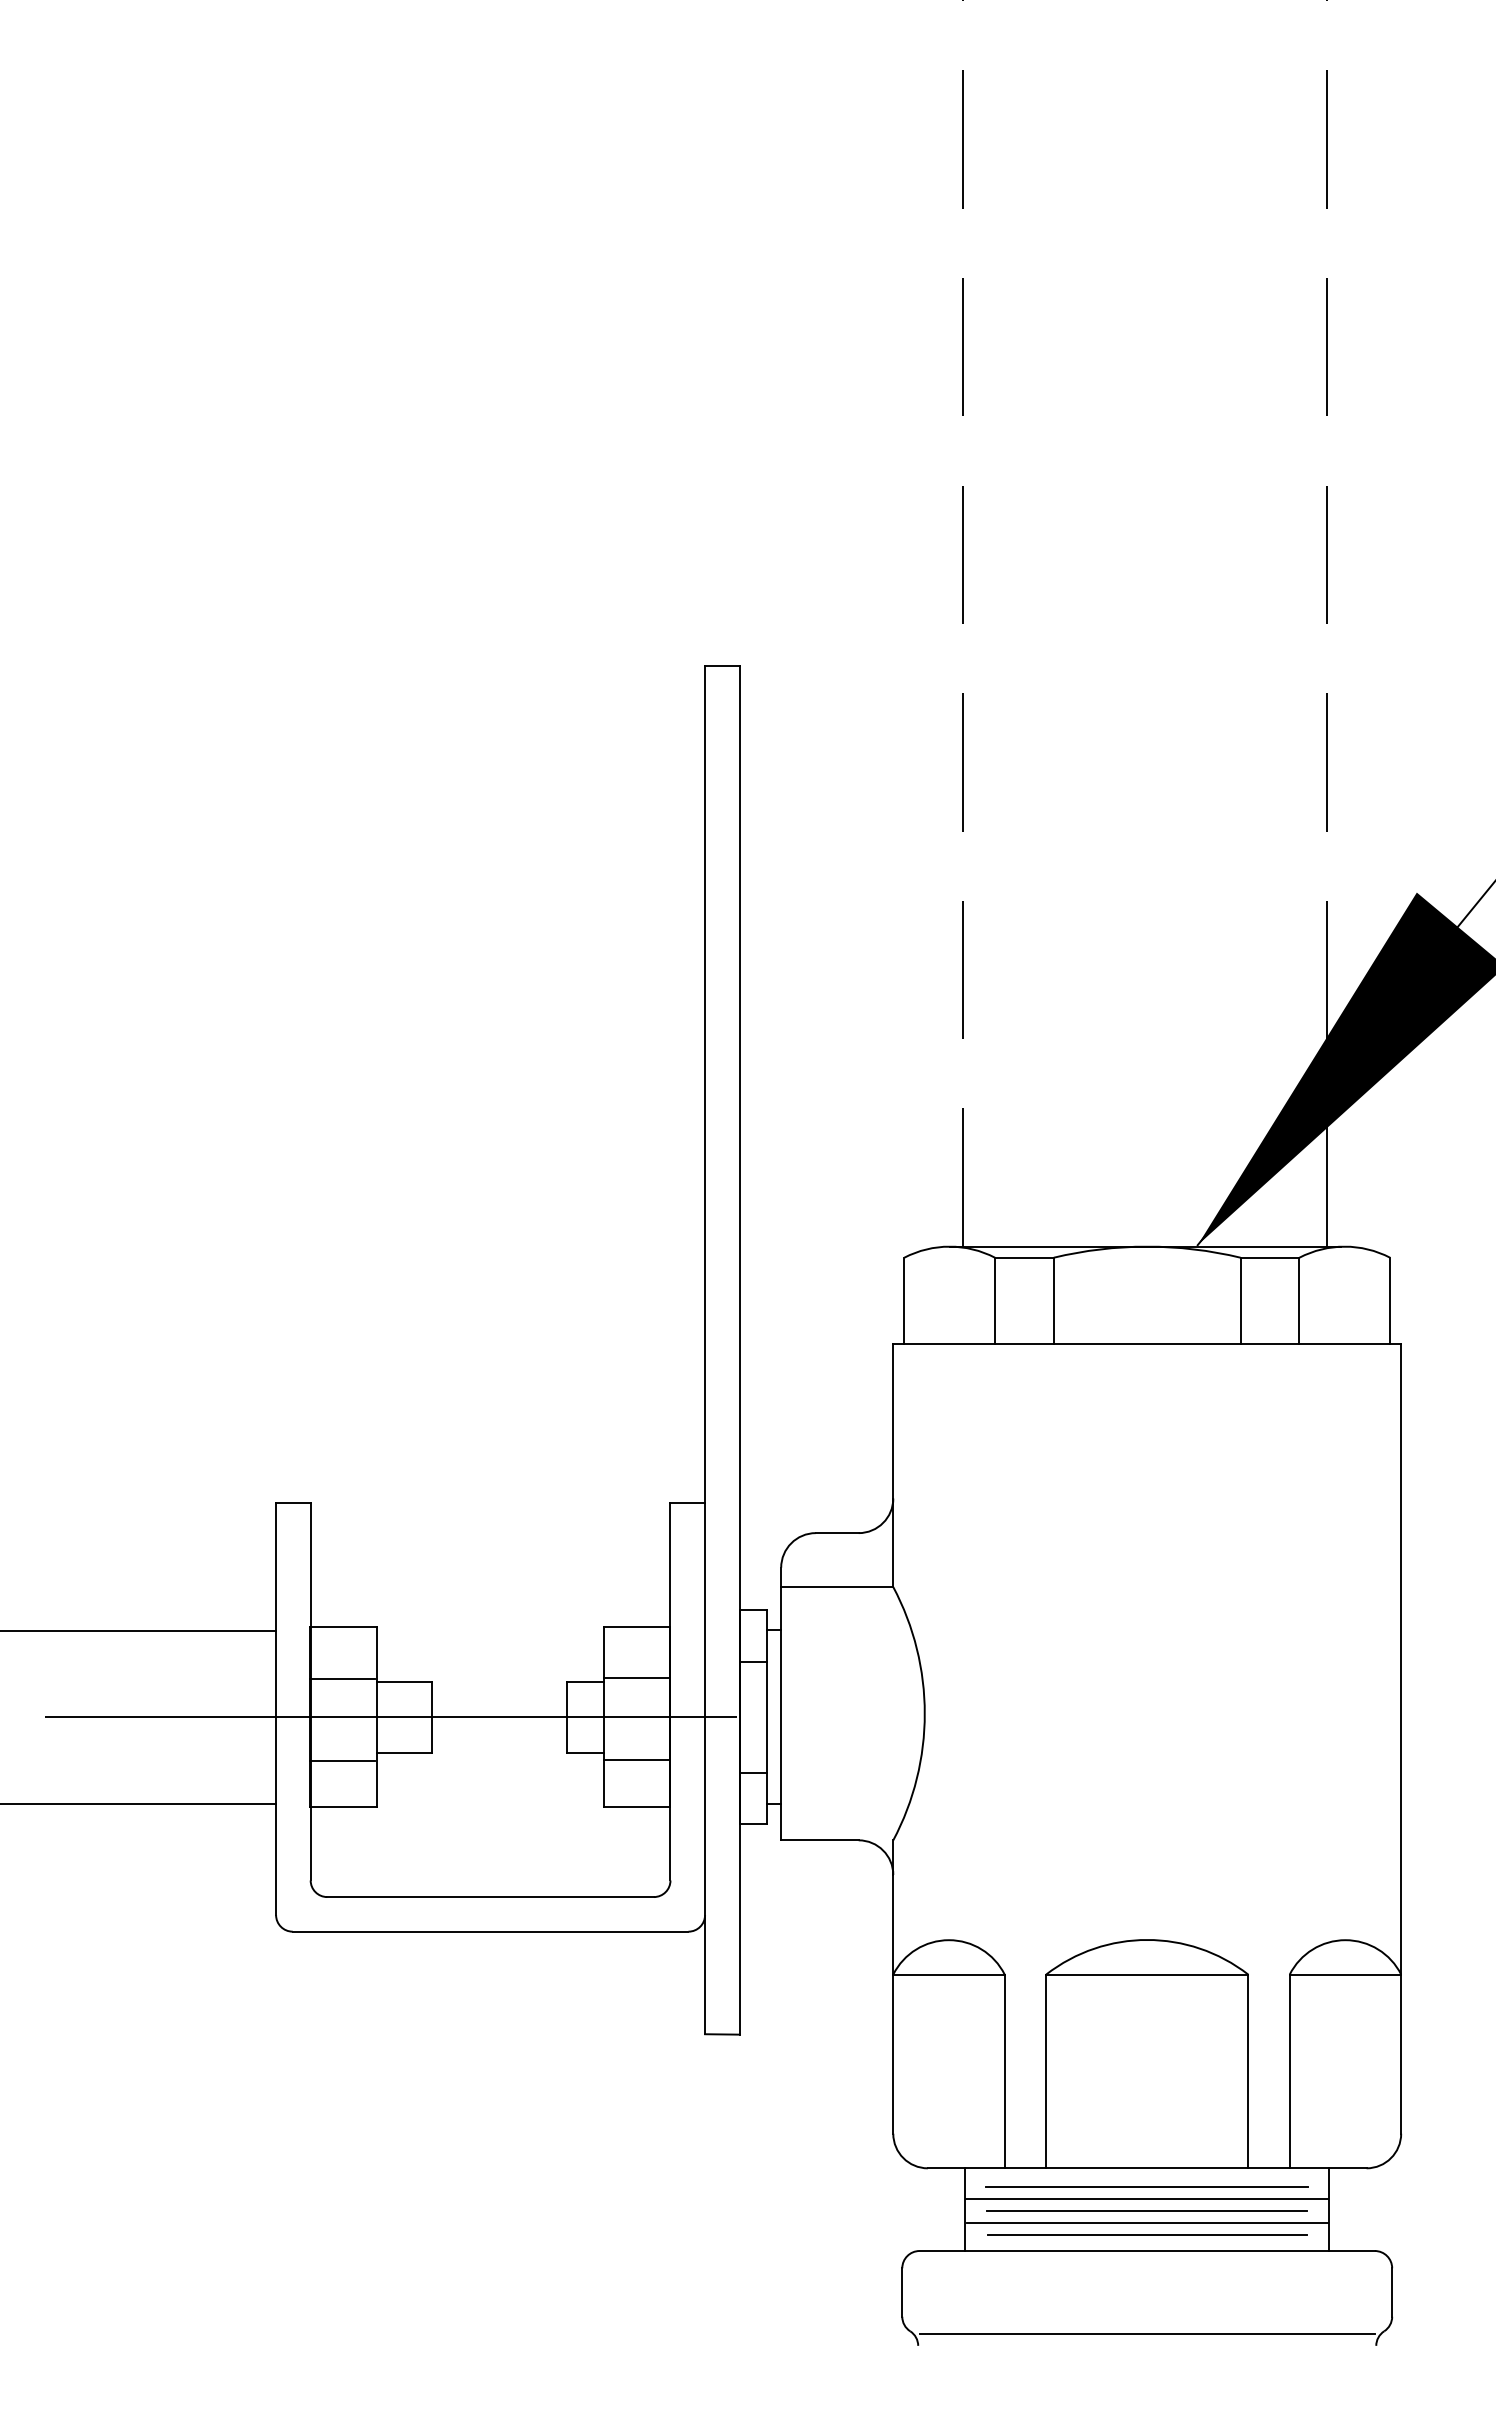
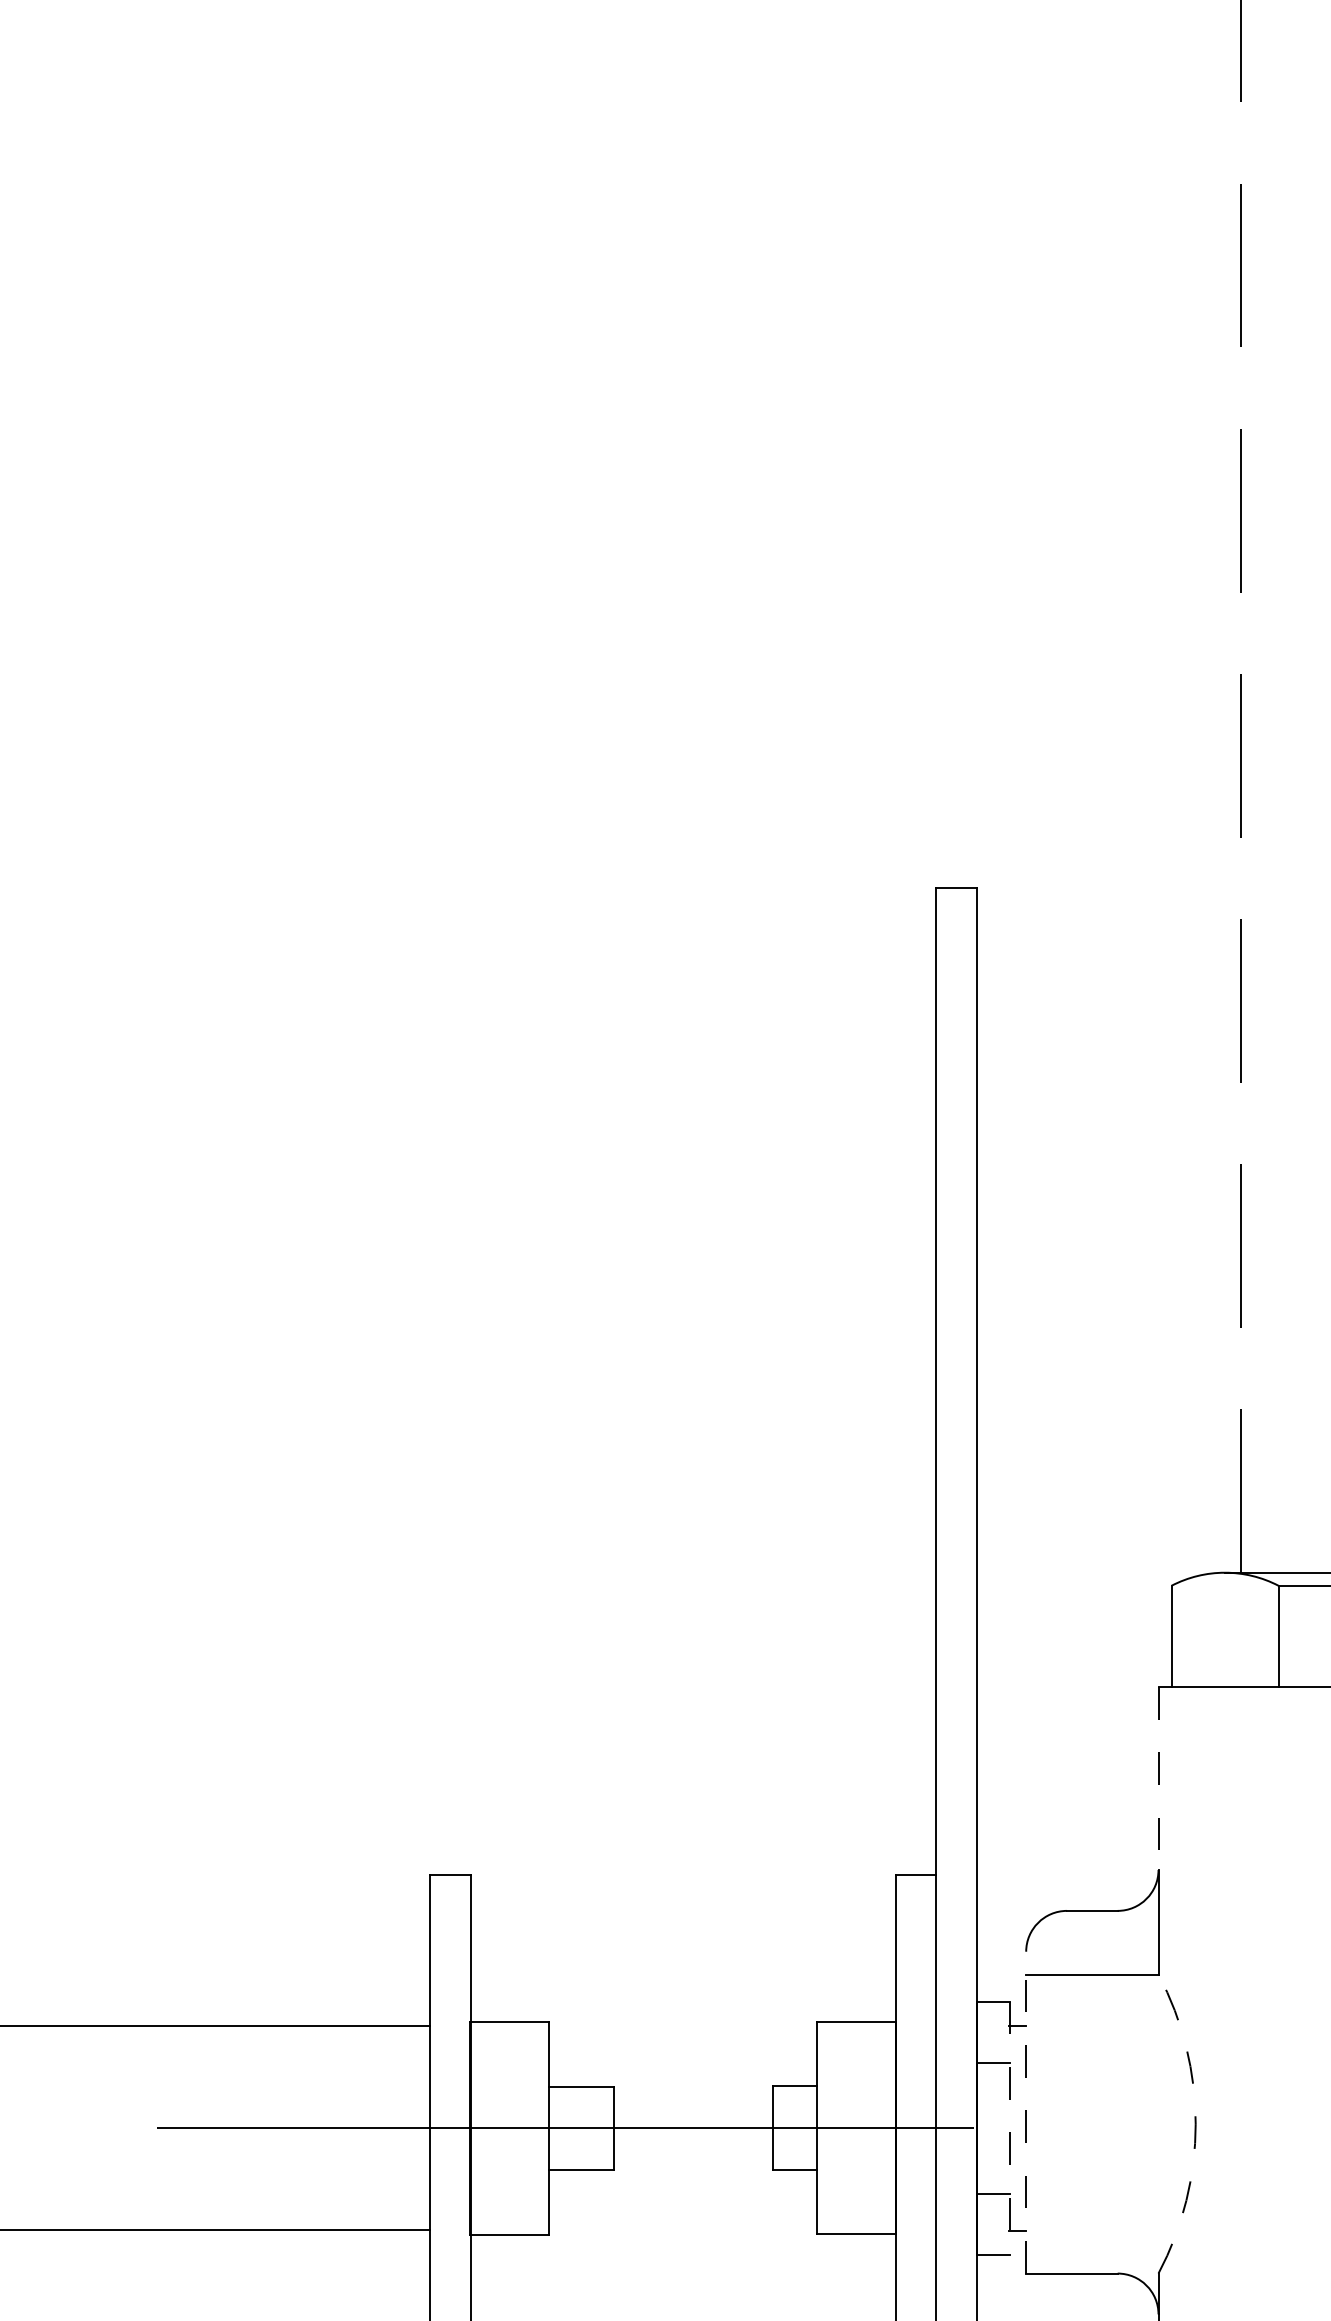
line: (893, 1421) -> (1158, 1779), solid -> dashed
line: (342, 1678) -> (508, 2082), removed
line: (636, 1678) -> (855, 2082), removed
line: (781, 1703) -> (1026, 2112), solid -> dashed
arc: (924, 1713) -> (1195, 2123), solid -> dashed
line: (767, 1717) -> (1010, 2128), solid -> dashed
line: (342, 1760) -> (508, 2179), removed
line: (636, 1760) -> (855, 2179), removed

